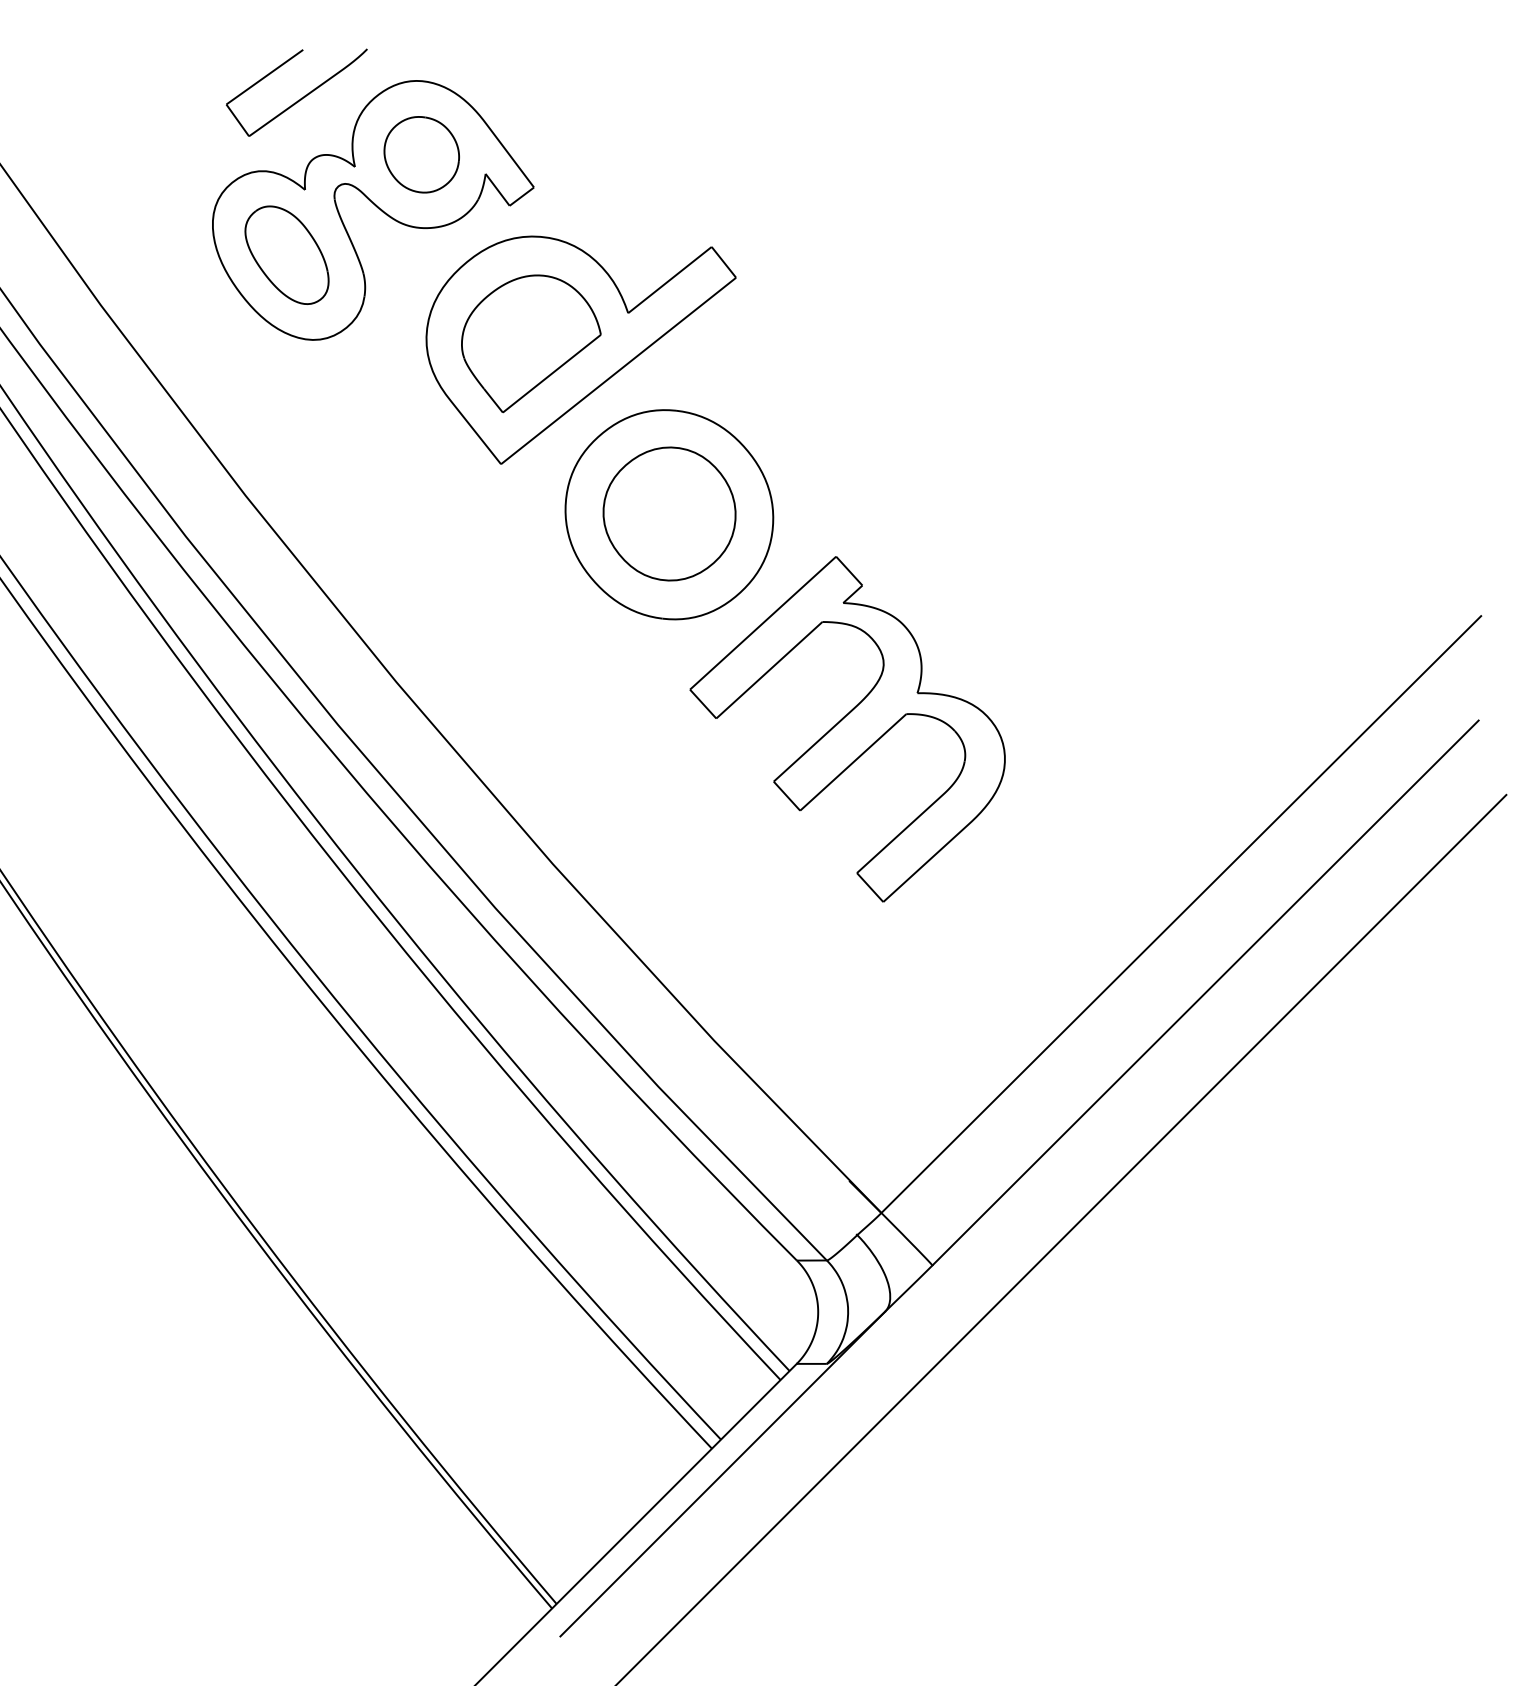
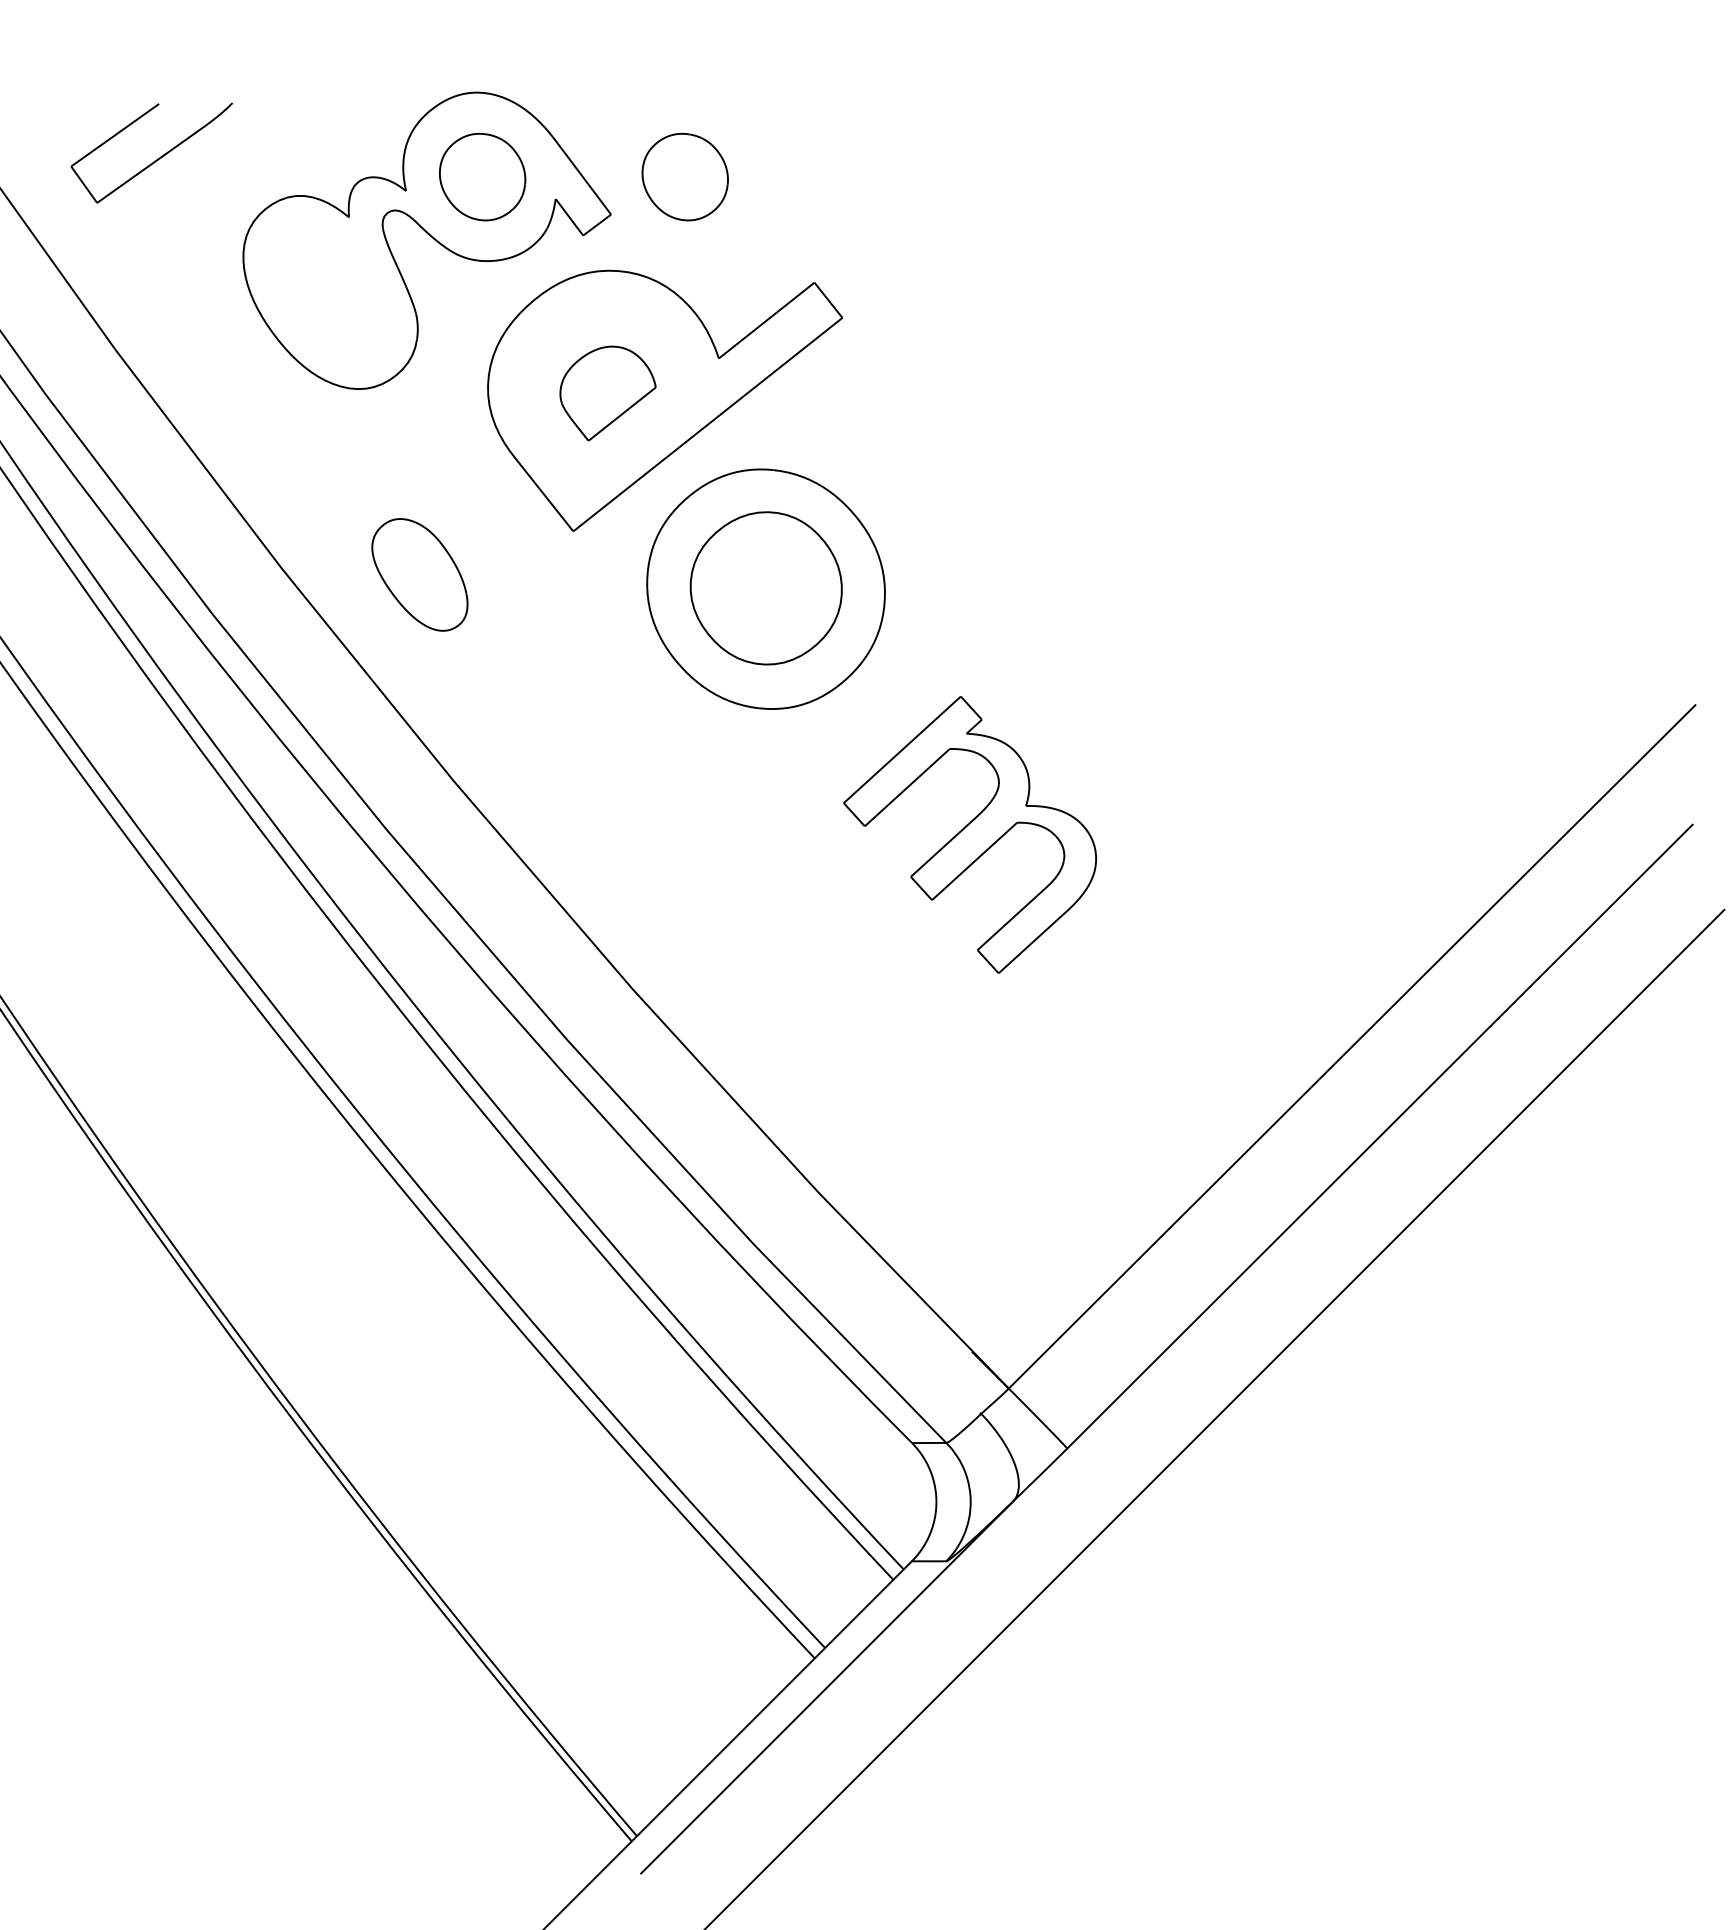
part: (301, 97) -> (157, 158), moved
part: (598, 154) -> (684, 176), added
part: (286, 254) -> (419, 574), moved
part: (531, 343) -> (608, 393), size x0.6
part: (847, 729) -> (969, 835), size x0.7

